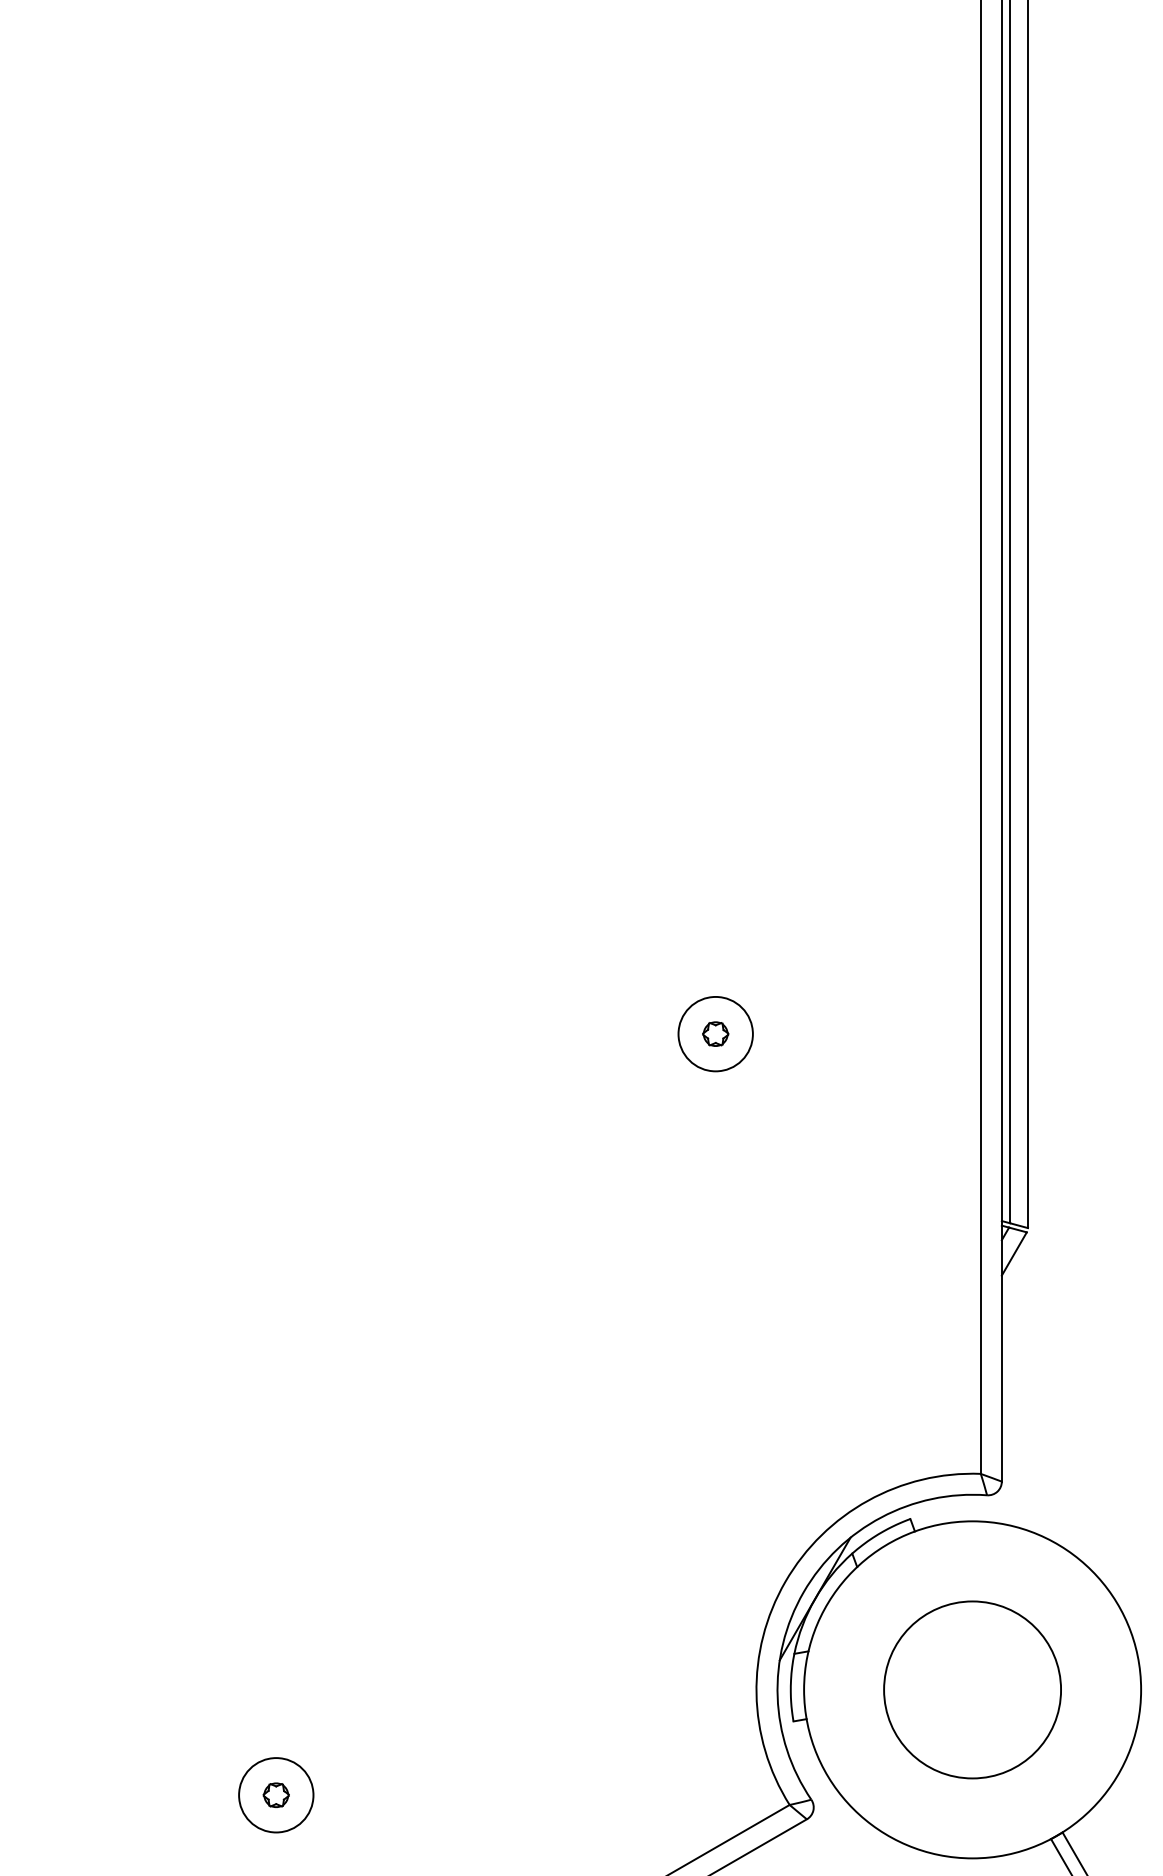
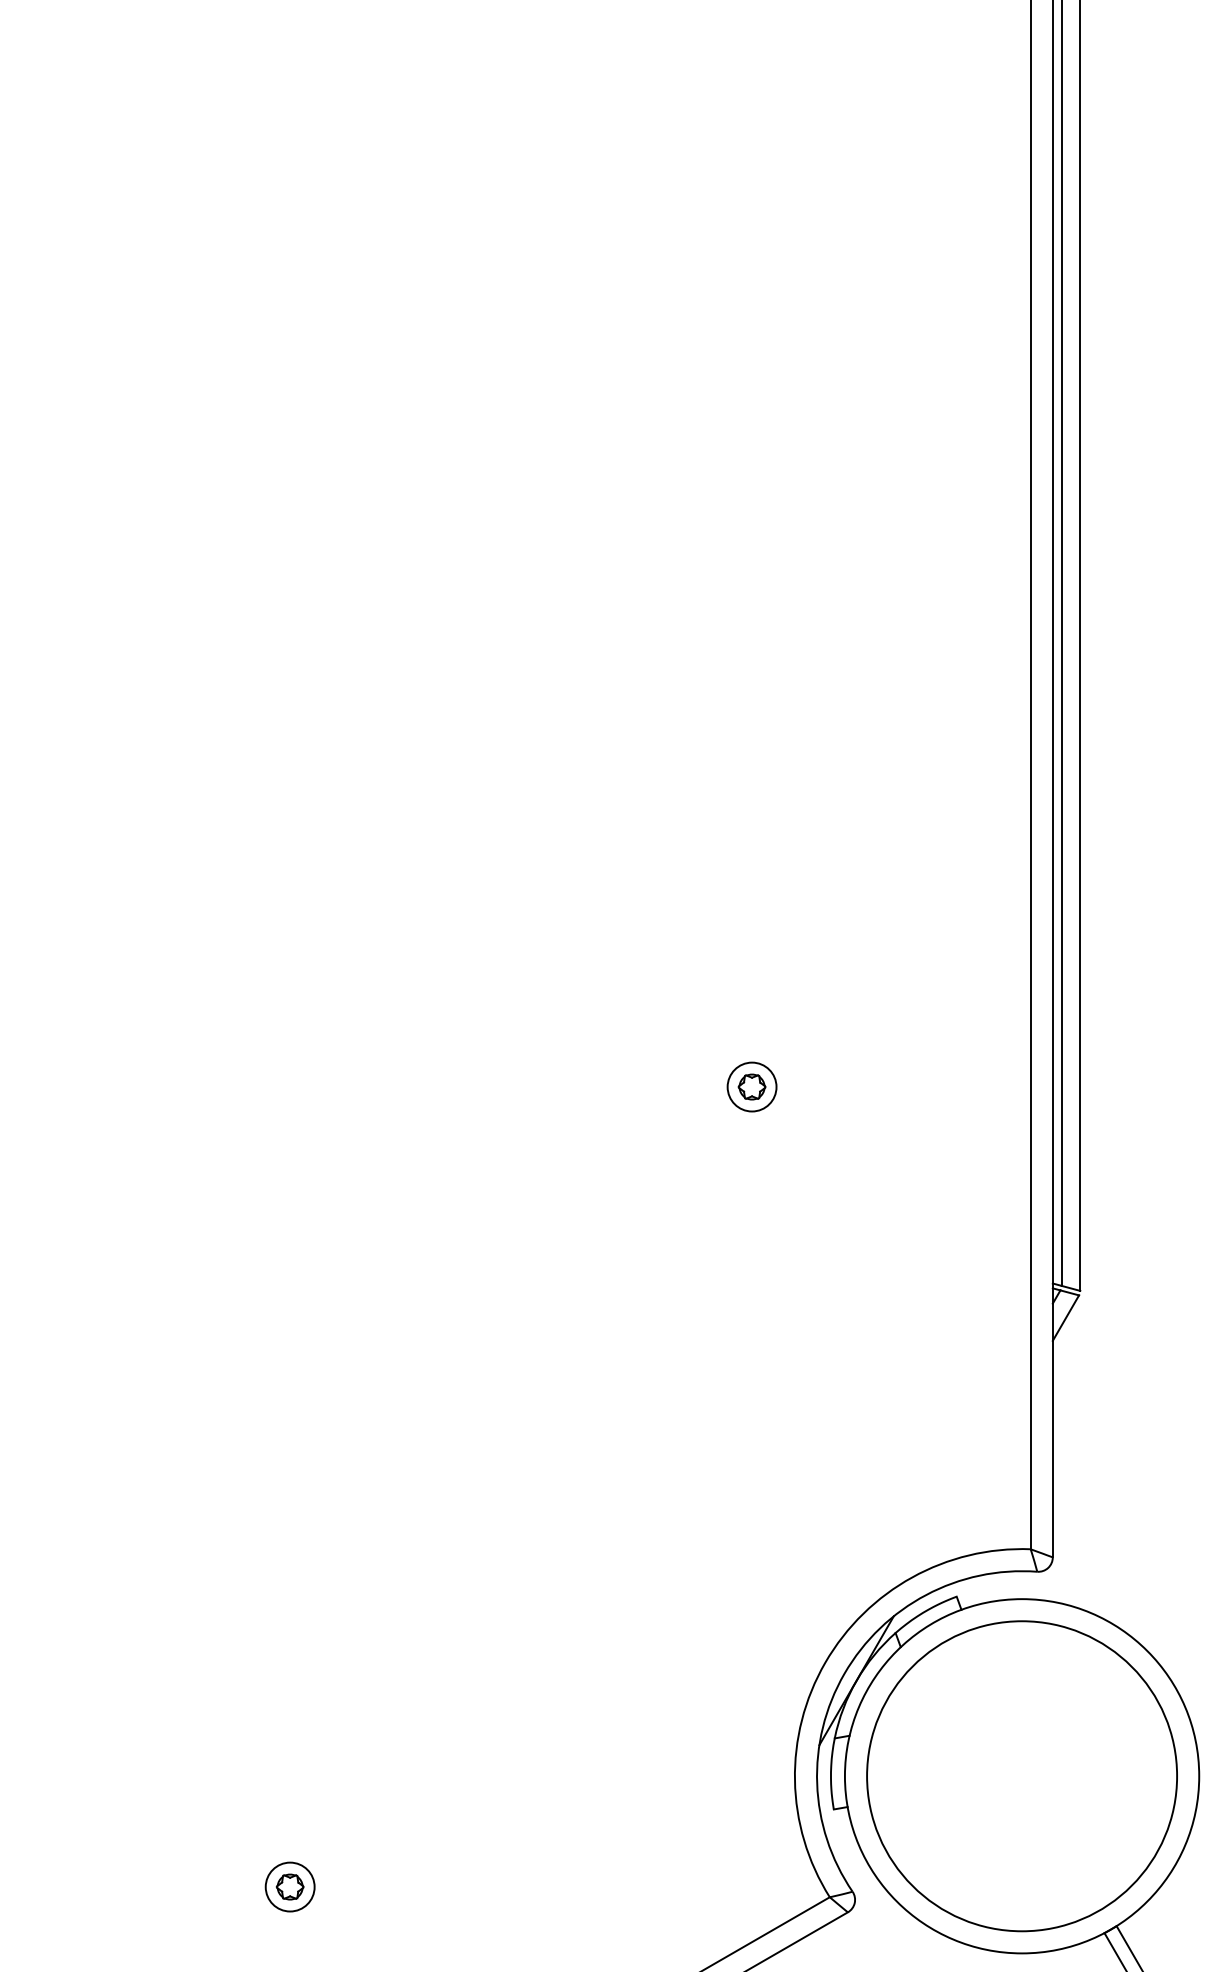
circle: (715, 1033) -> (751, 1086), size x0.62
circle: (972, 1690) -> (1021, 1776), size x1.67
circle: (275, 1794) -> (289, 1886), size x0.62

